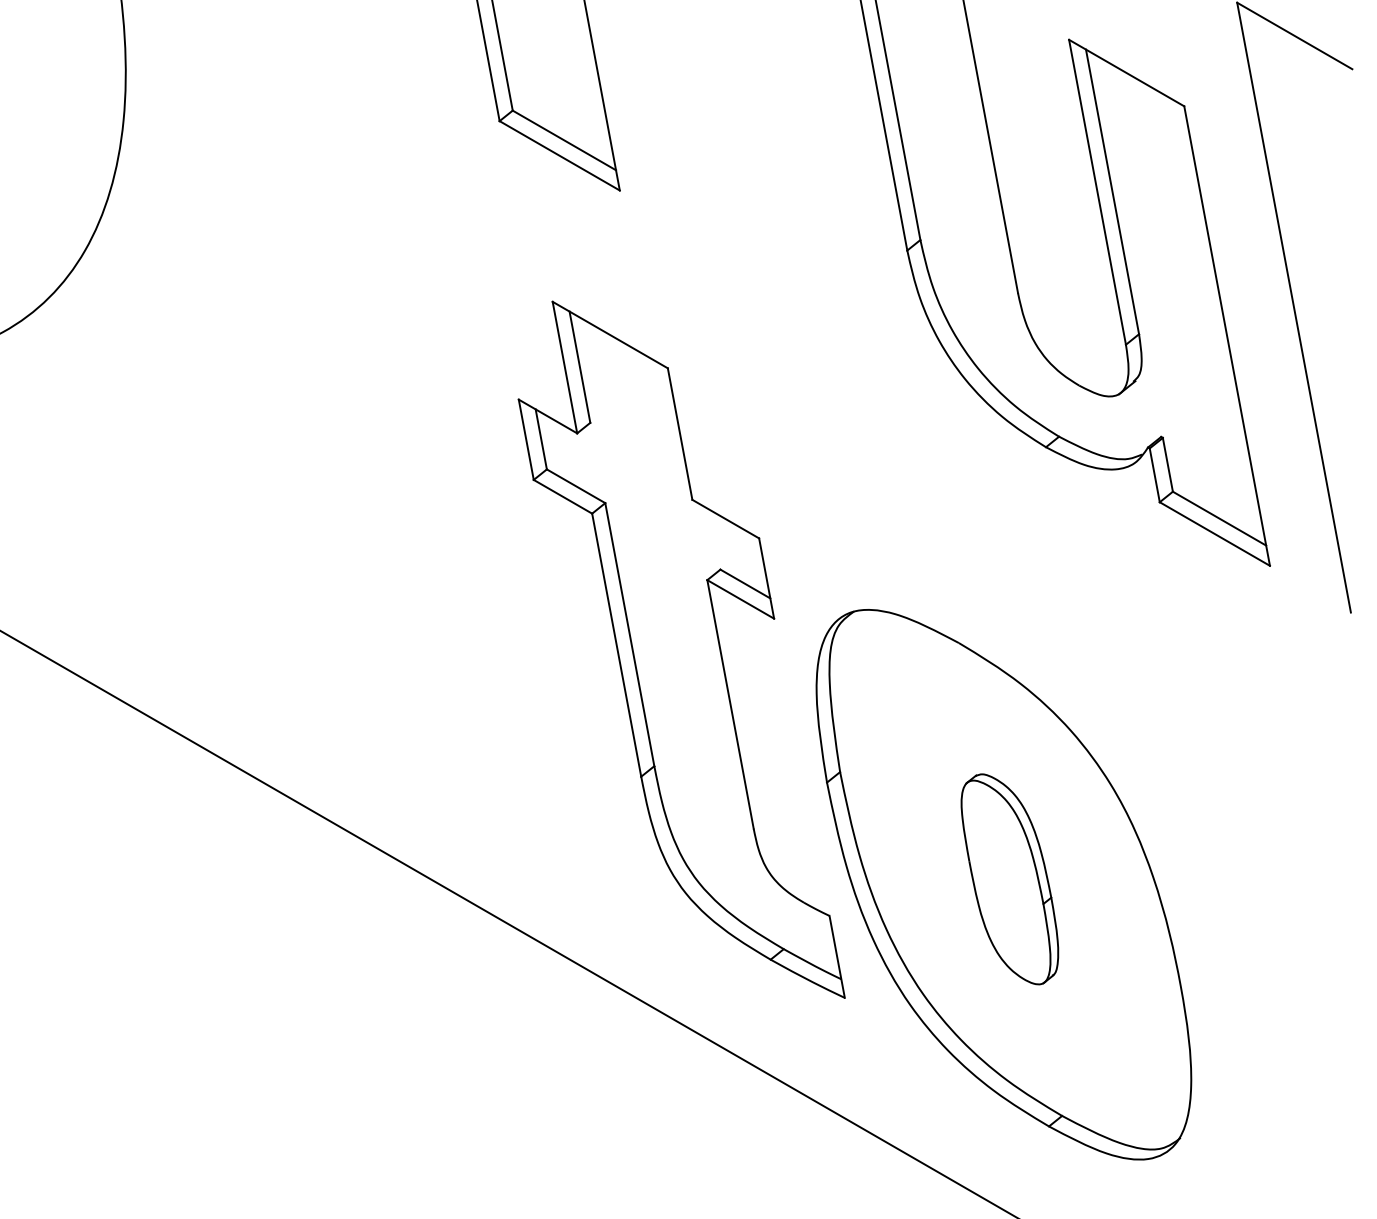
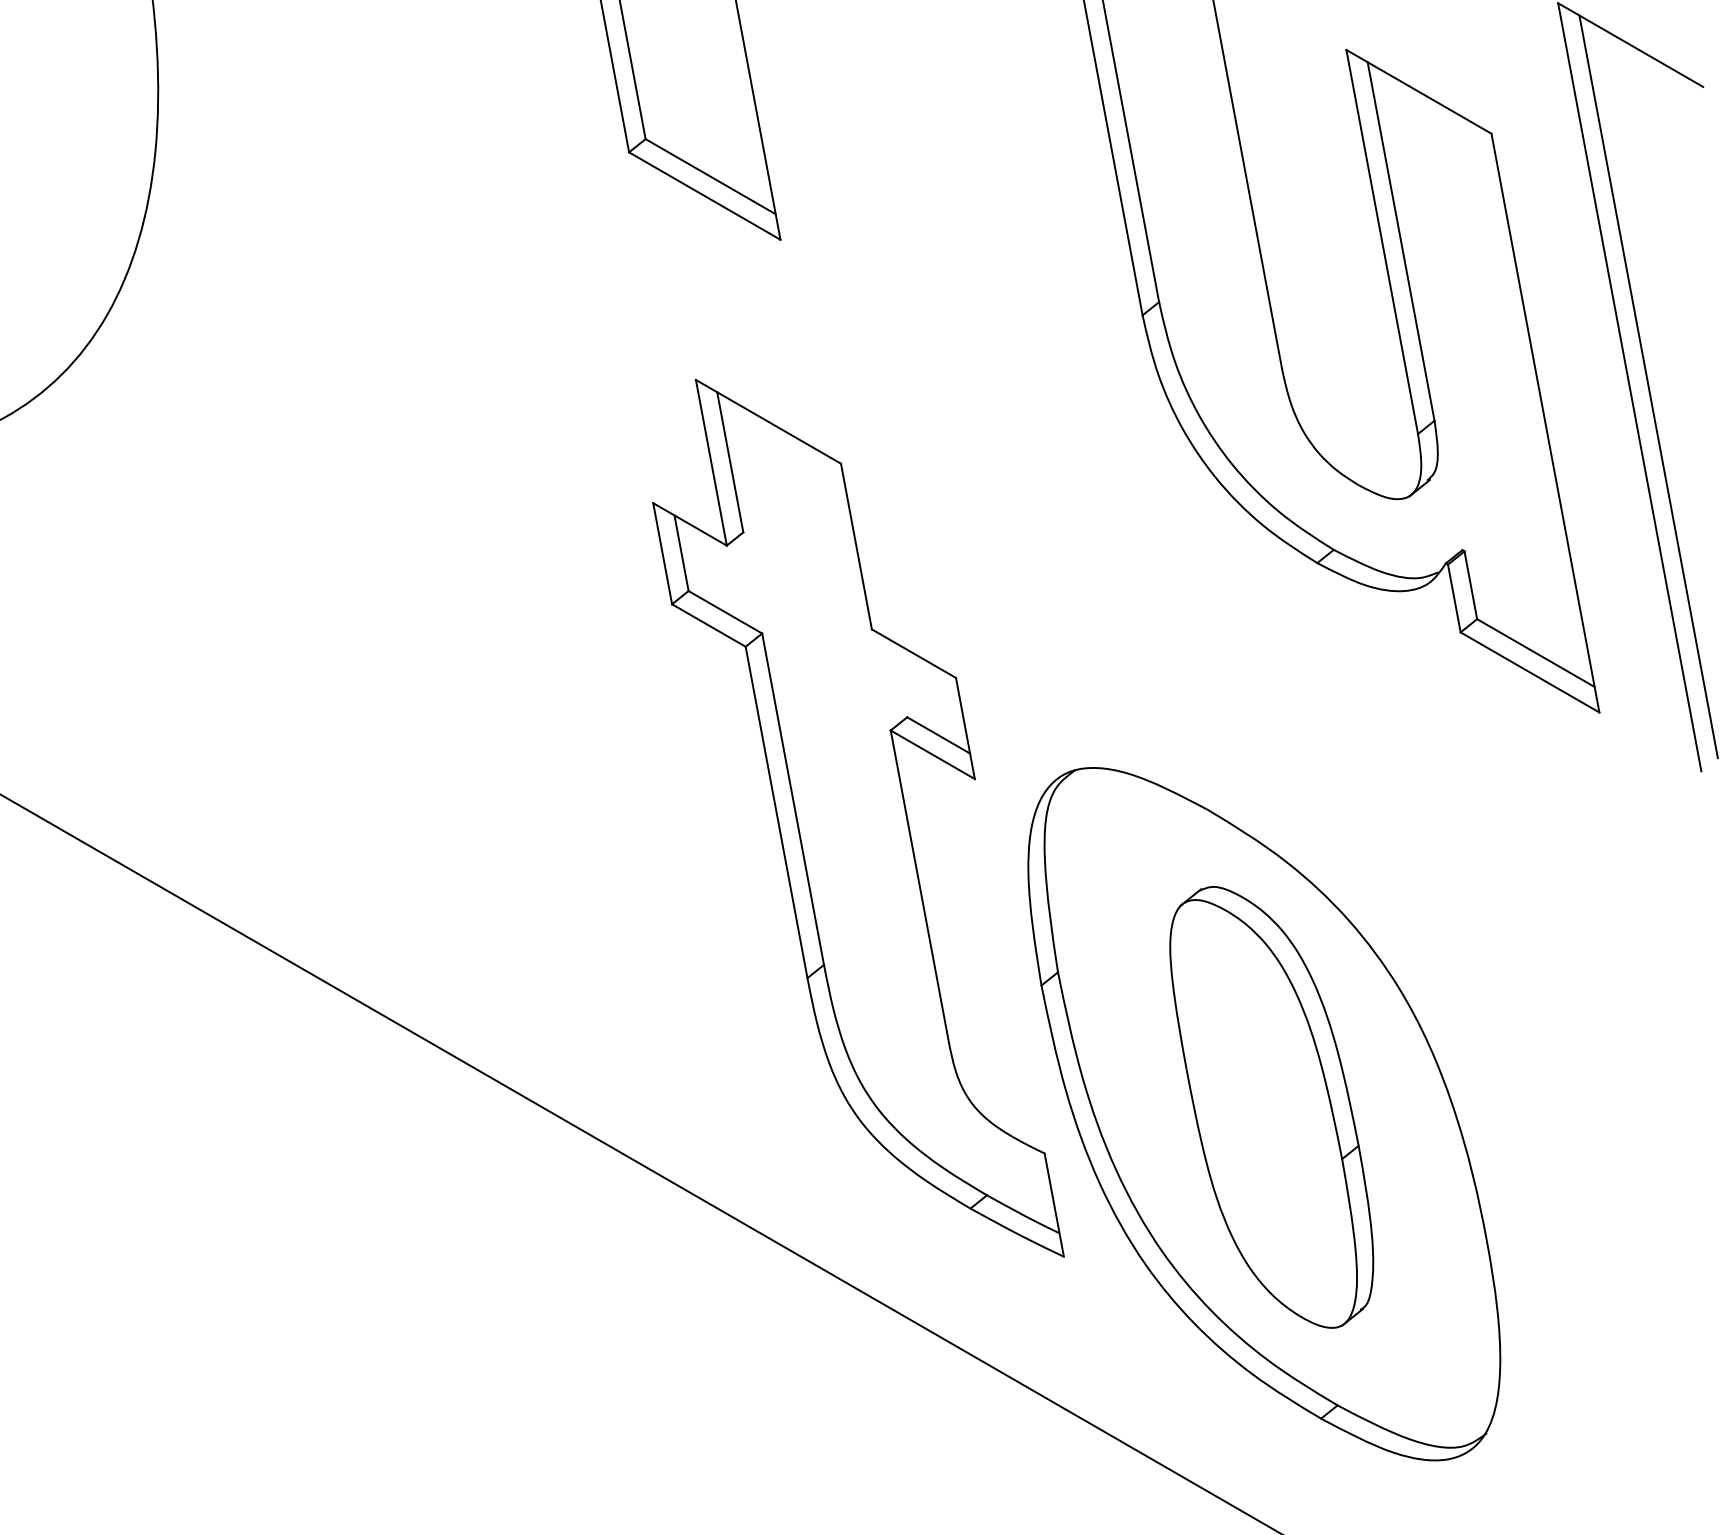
line: (1308, 307) -> (1648, 386), added
part: (1009, 879) -> (1271, 1107), size x1.67

